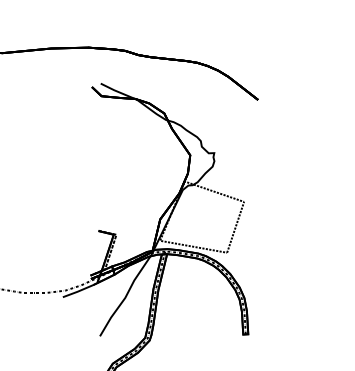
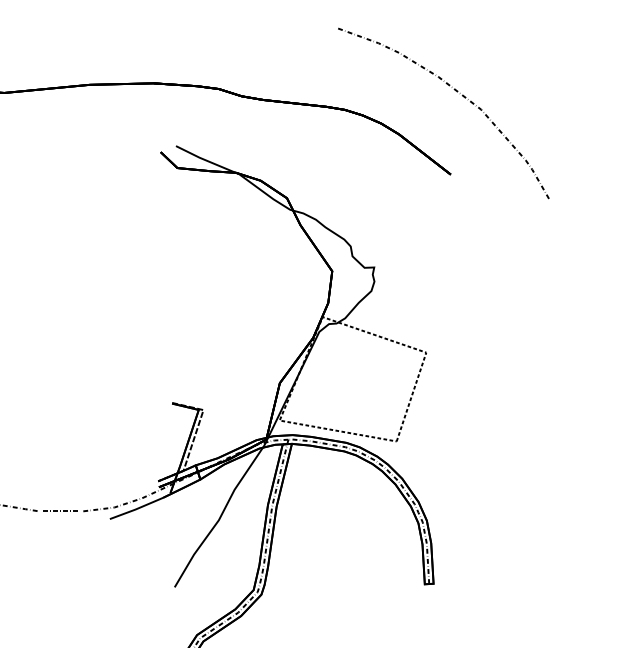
curve: (260, 52) -> (454, 91), added

